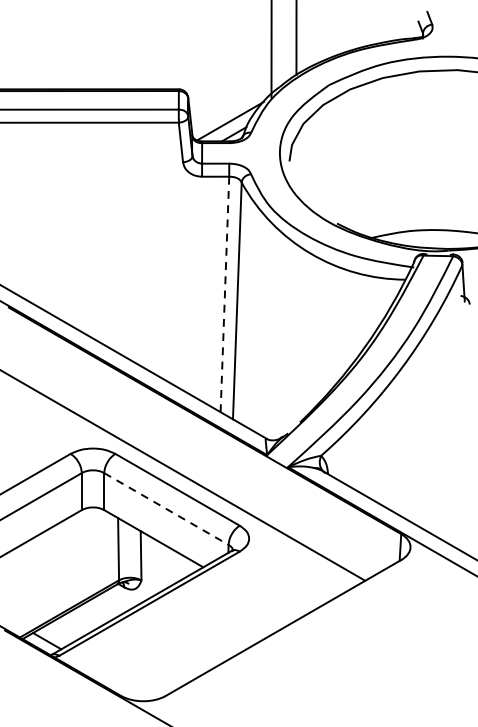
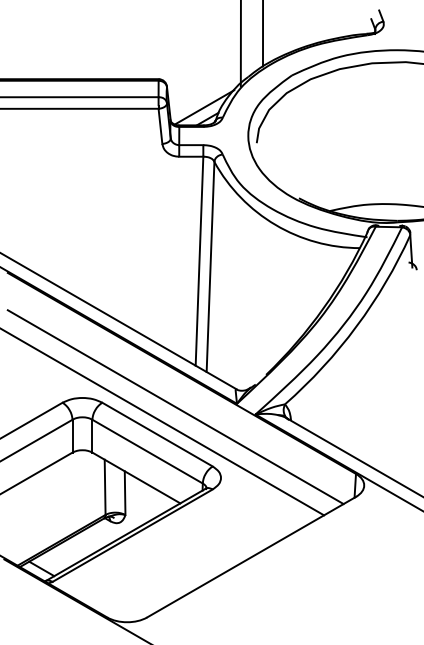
line: (224, 294) -> (199, 261), dashed -> solid
line: (197, 459) -> (175, 407), added
line: (166, 508) -> (147, 451), dashed -> solid

